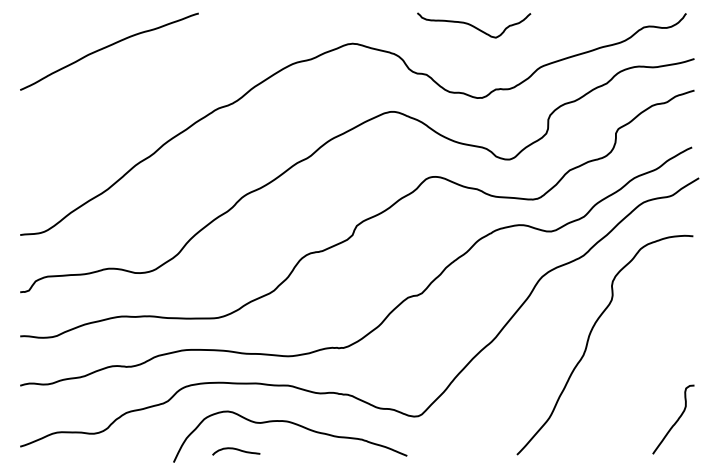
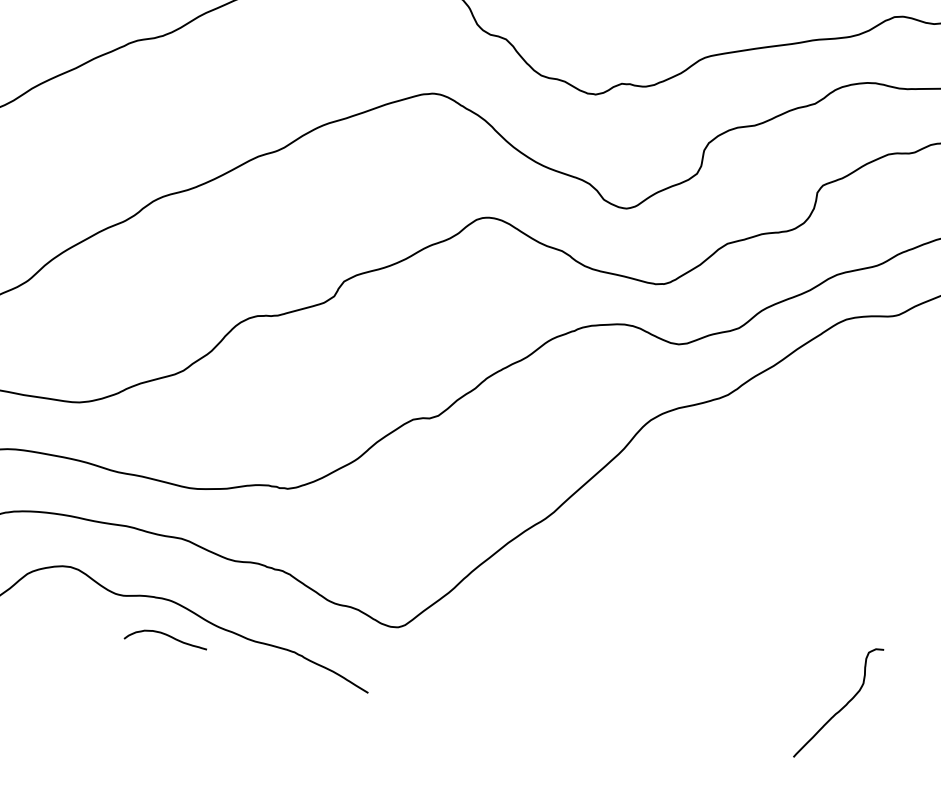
curve: (589, 339) -> (715, 541), removed
curve: (236, 450) -> (166, 637), moved

